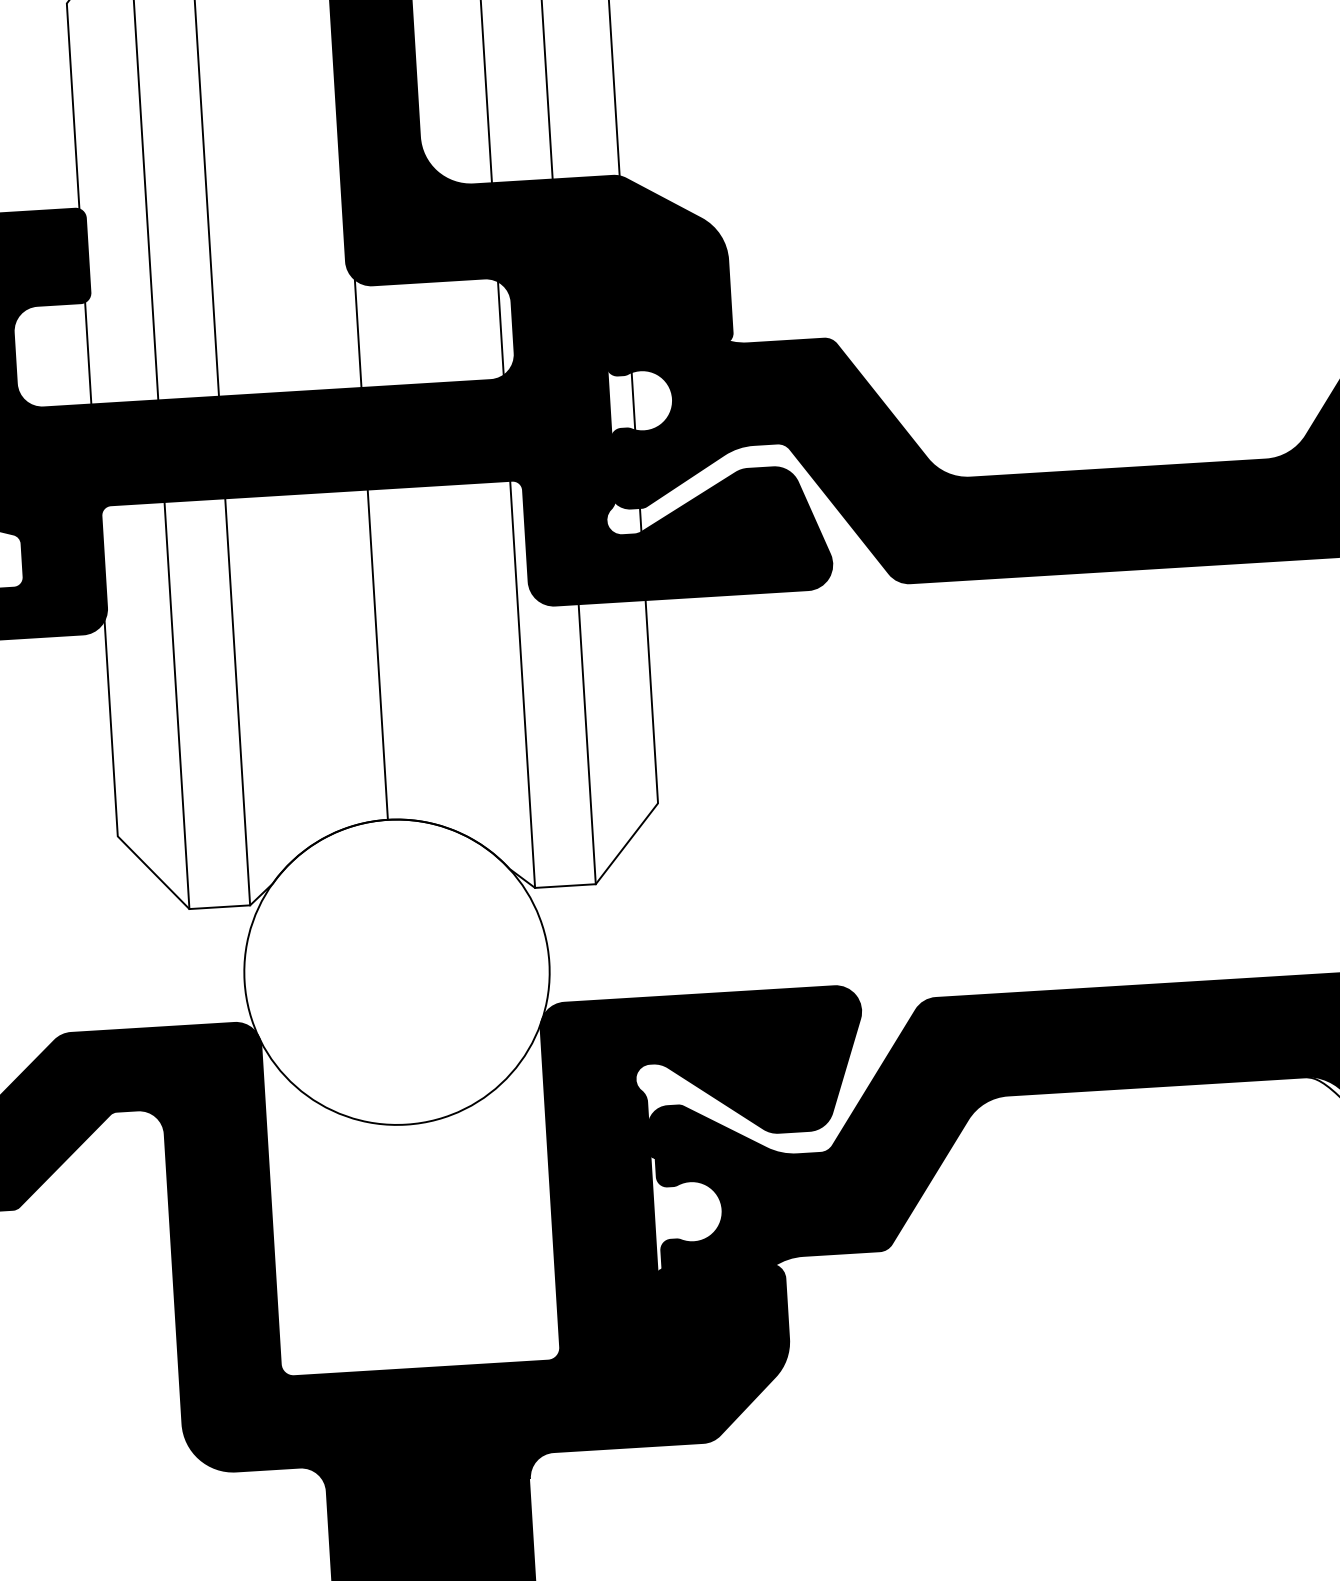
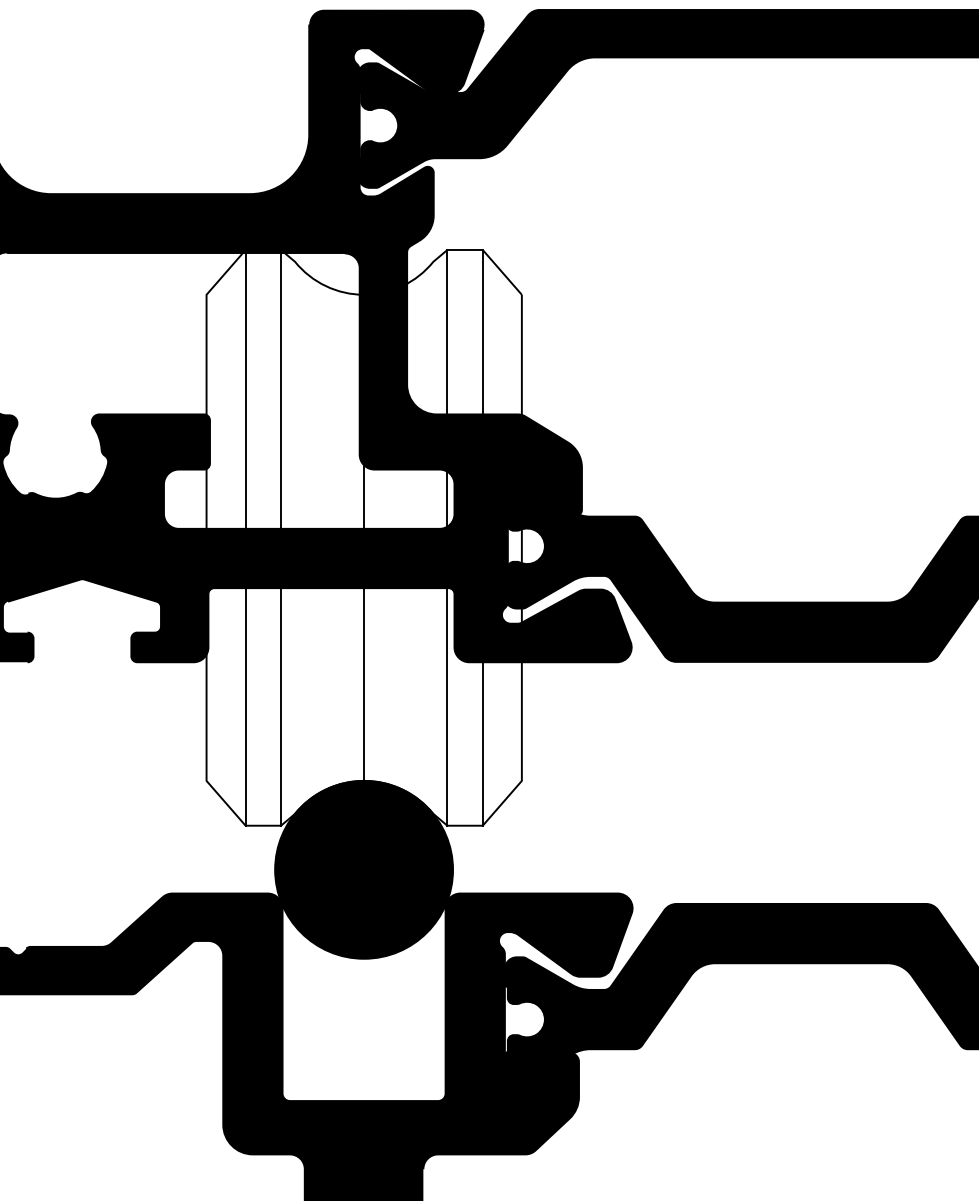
fill: (397, 971) -> (364, 869), added

